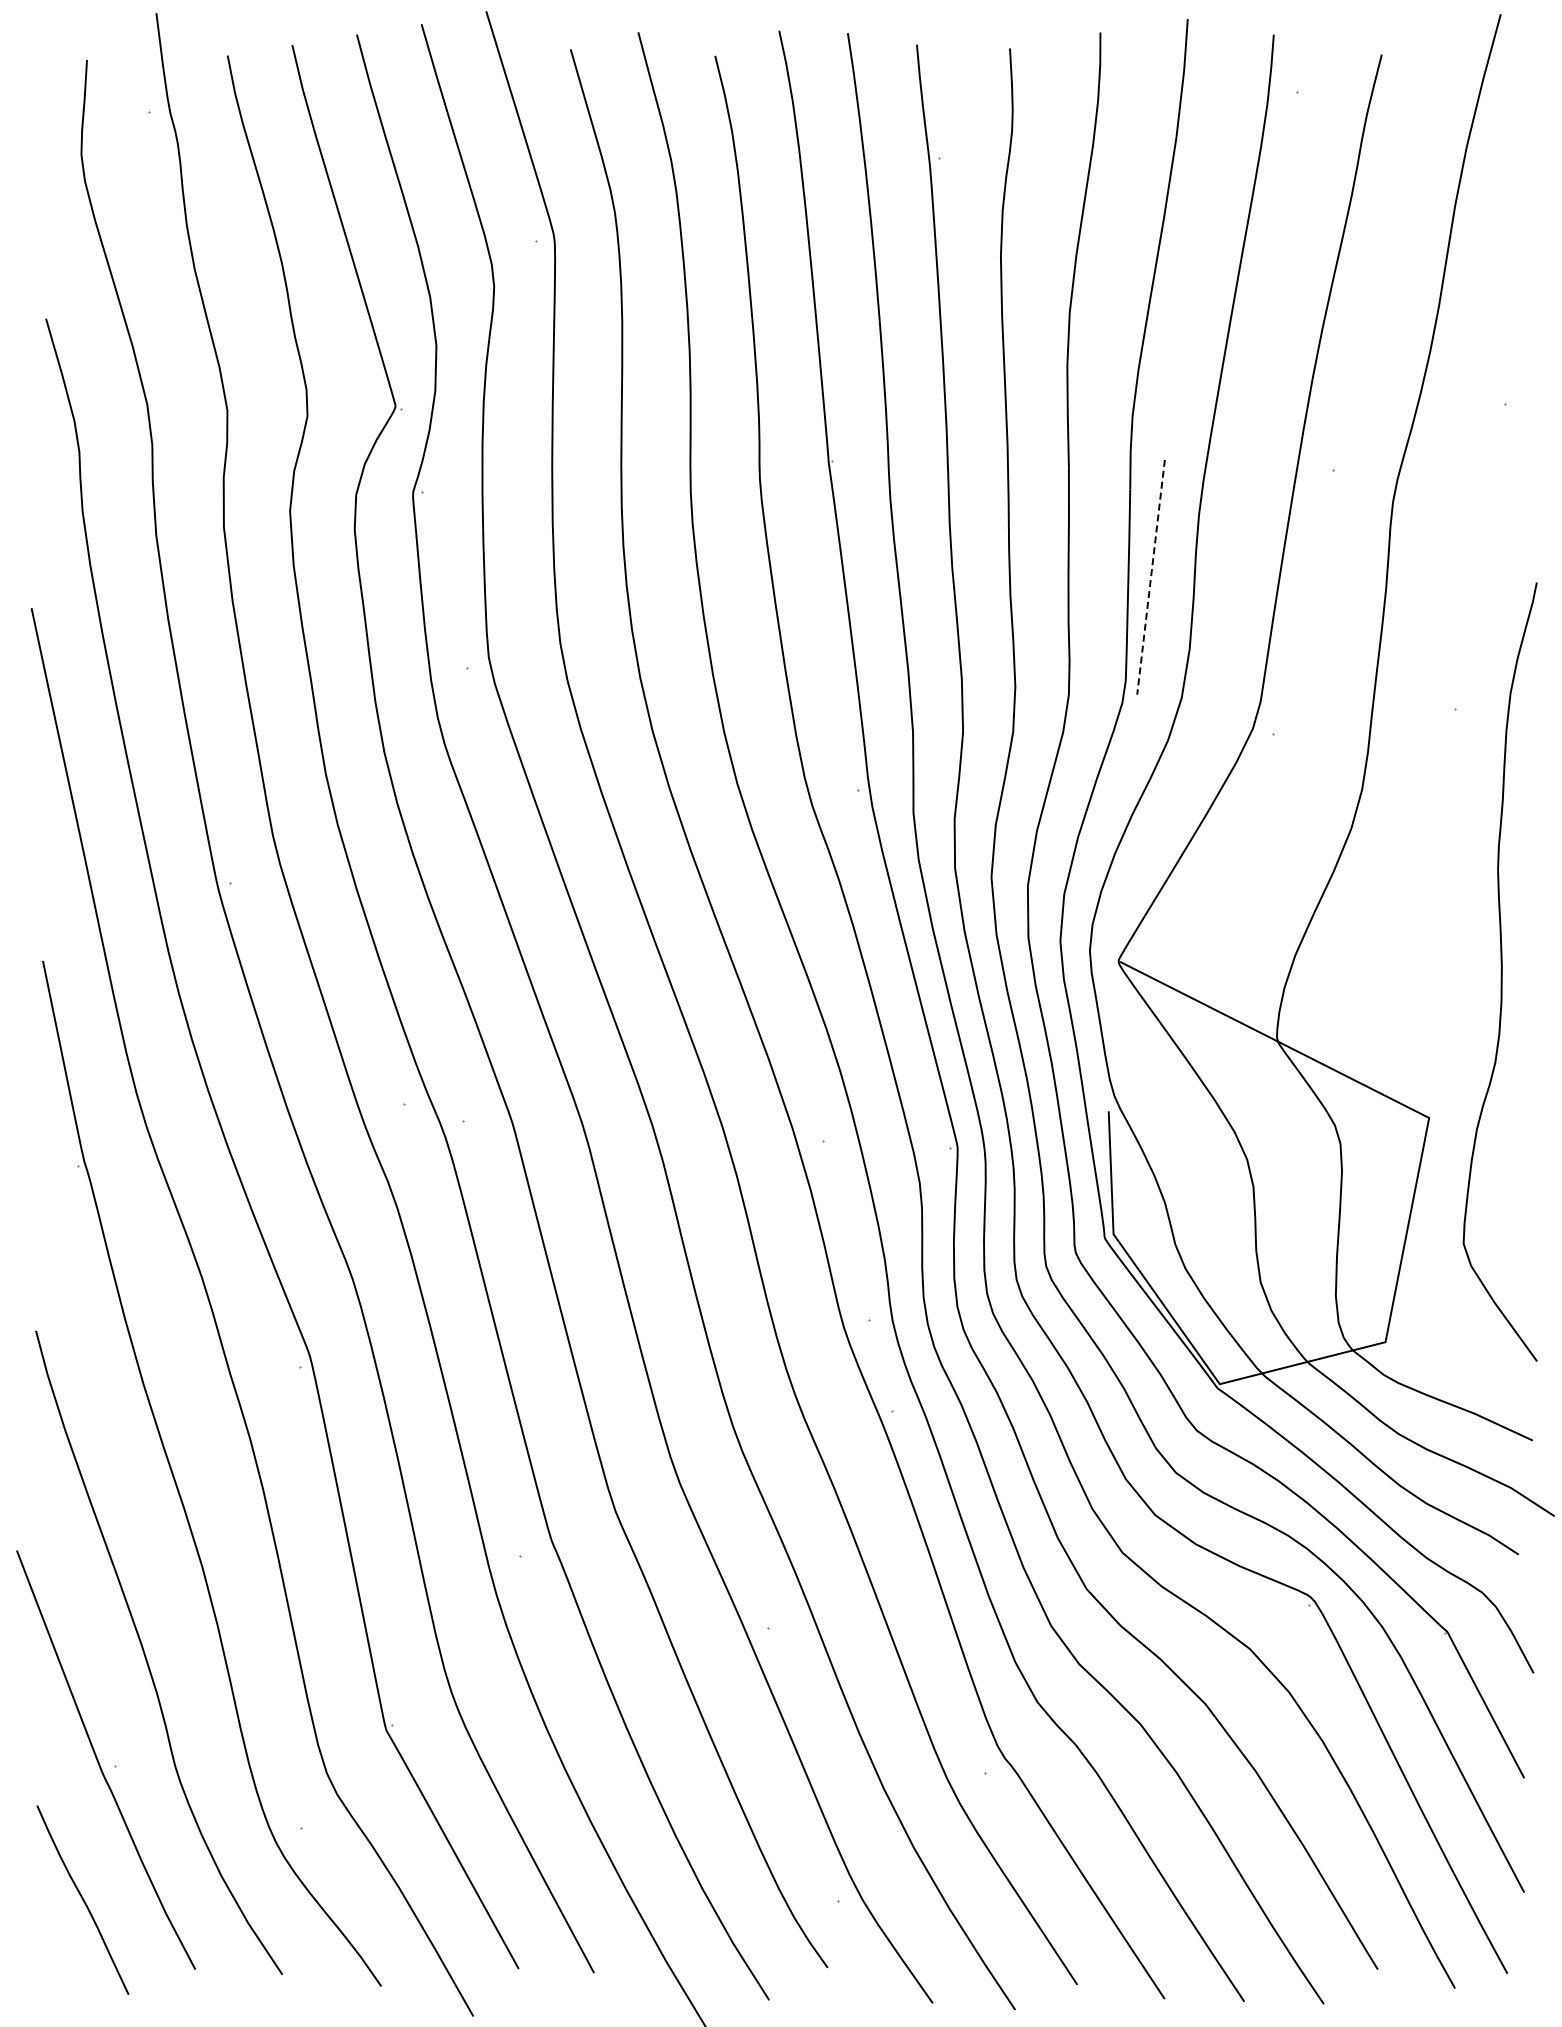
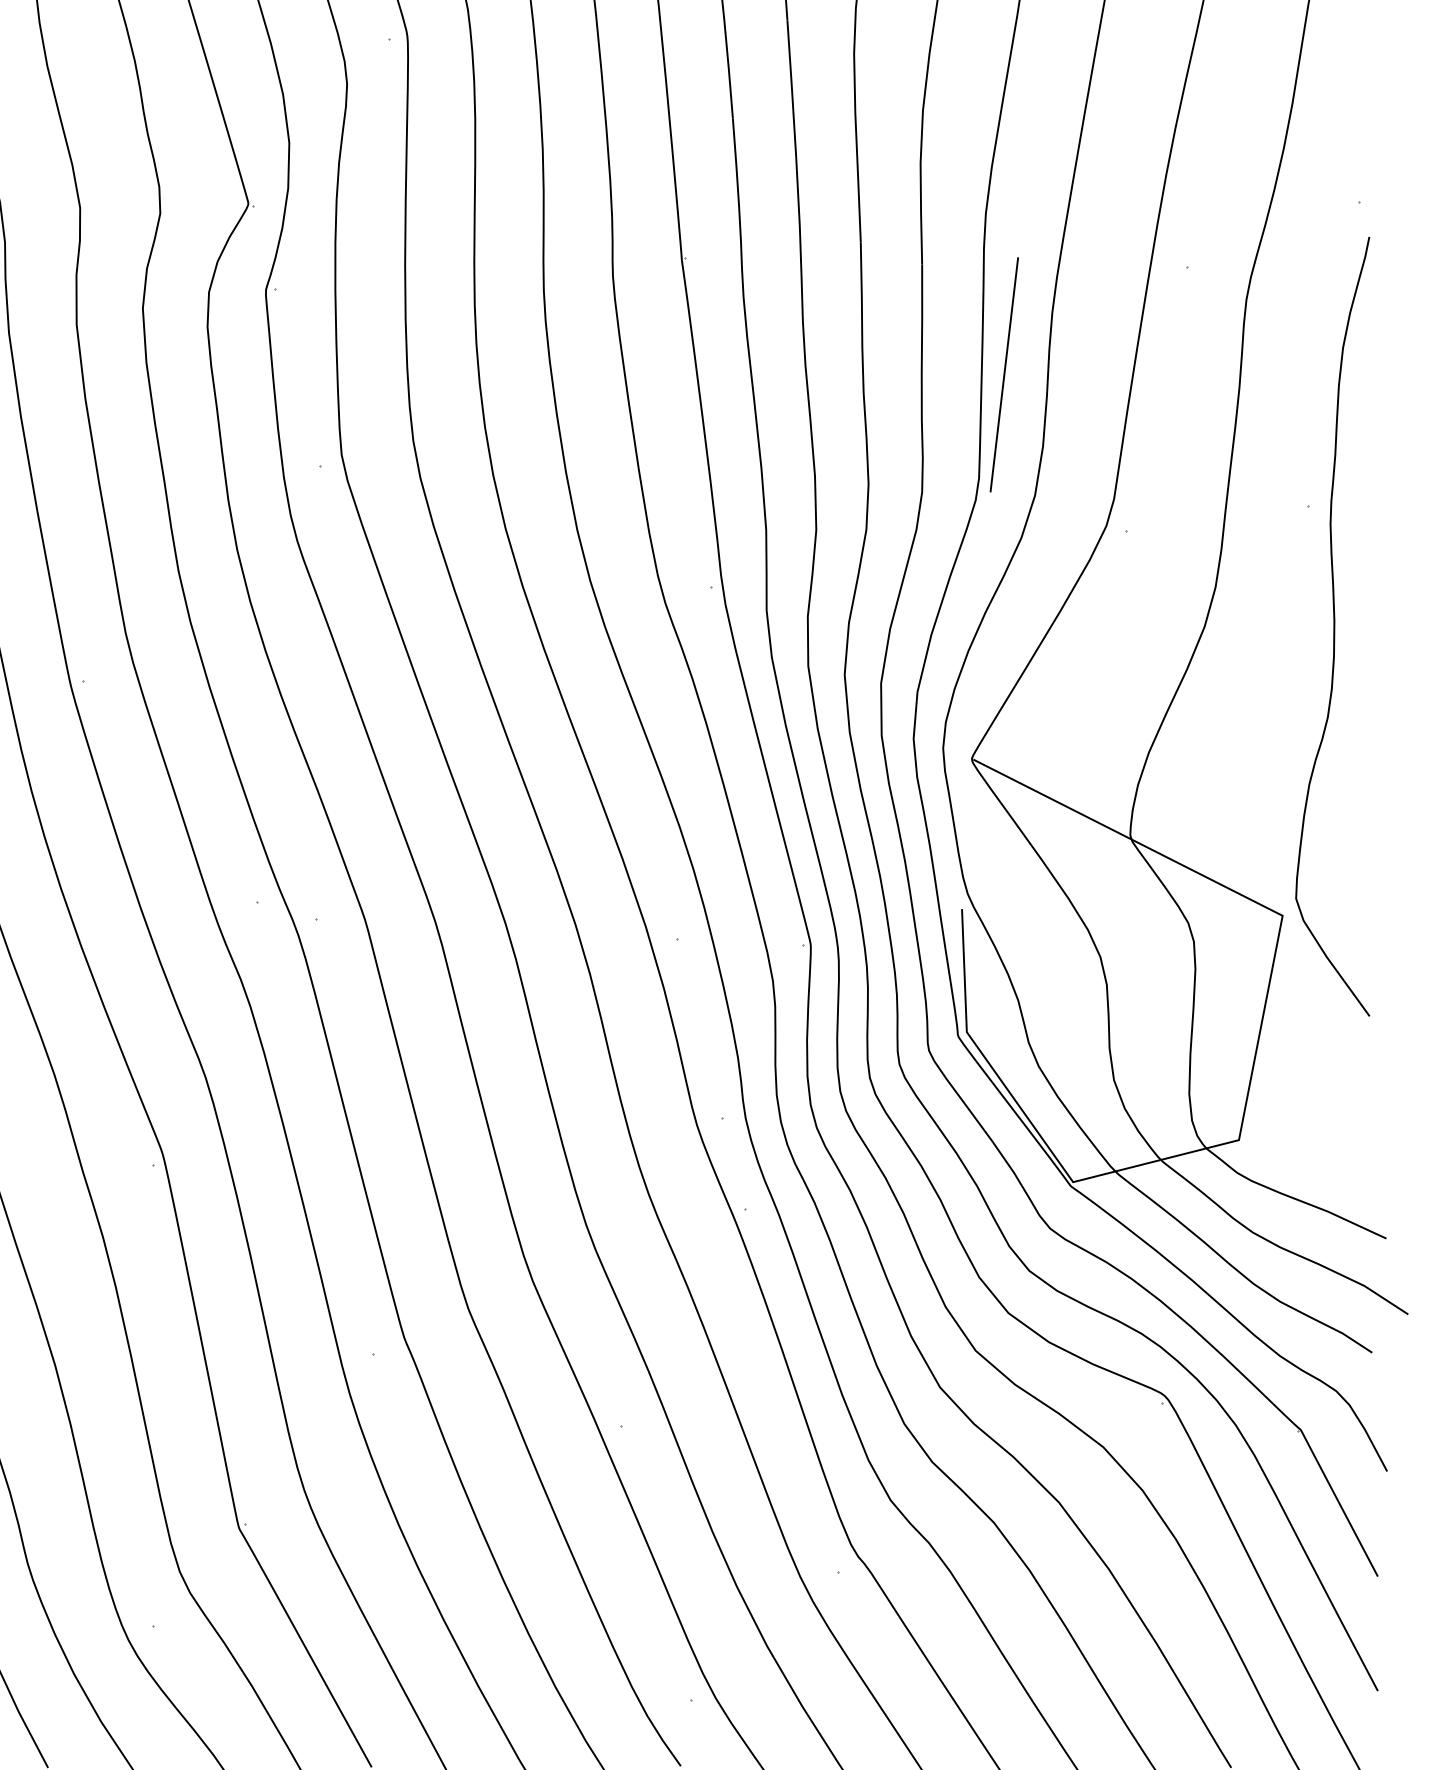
line: (1150, 577) -> (1003, 375), dashed -> solid
curve: (1500, 971) -> (1333, 626), moved

